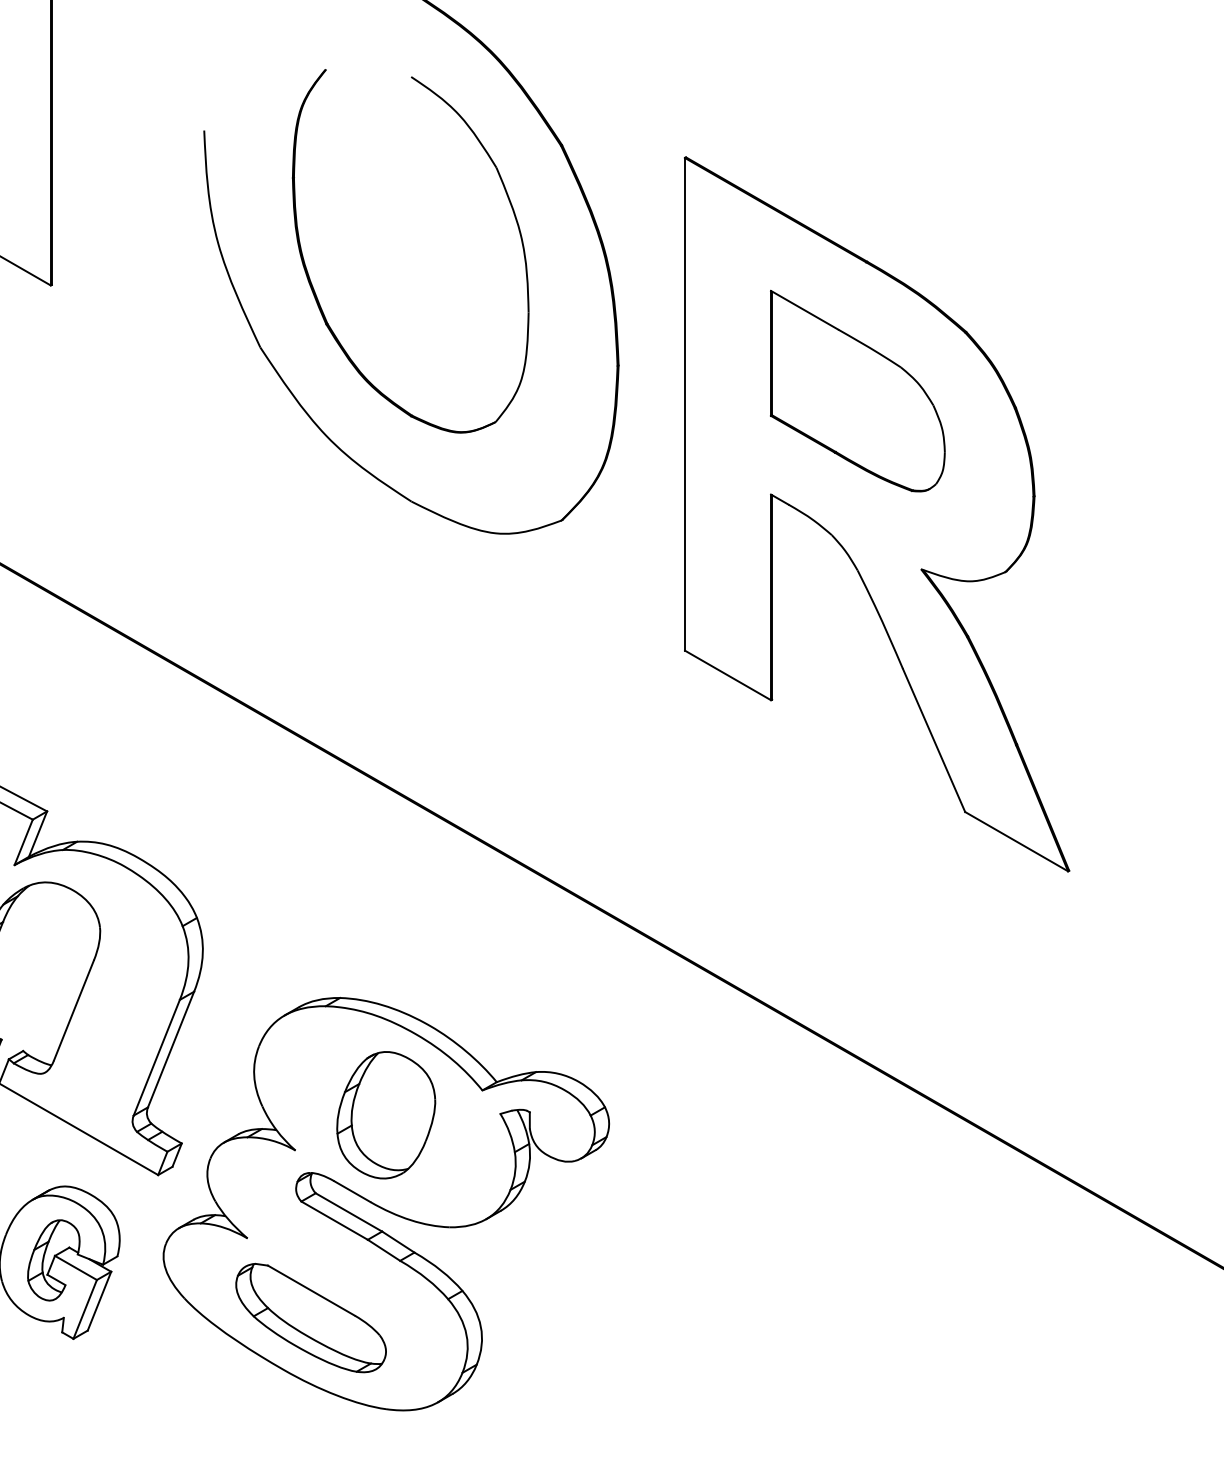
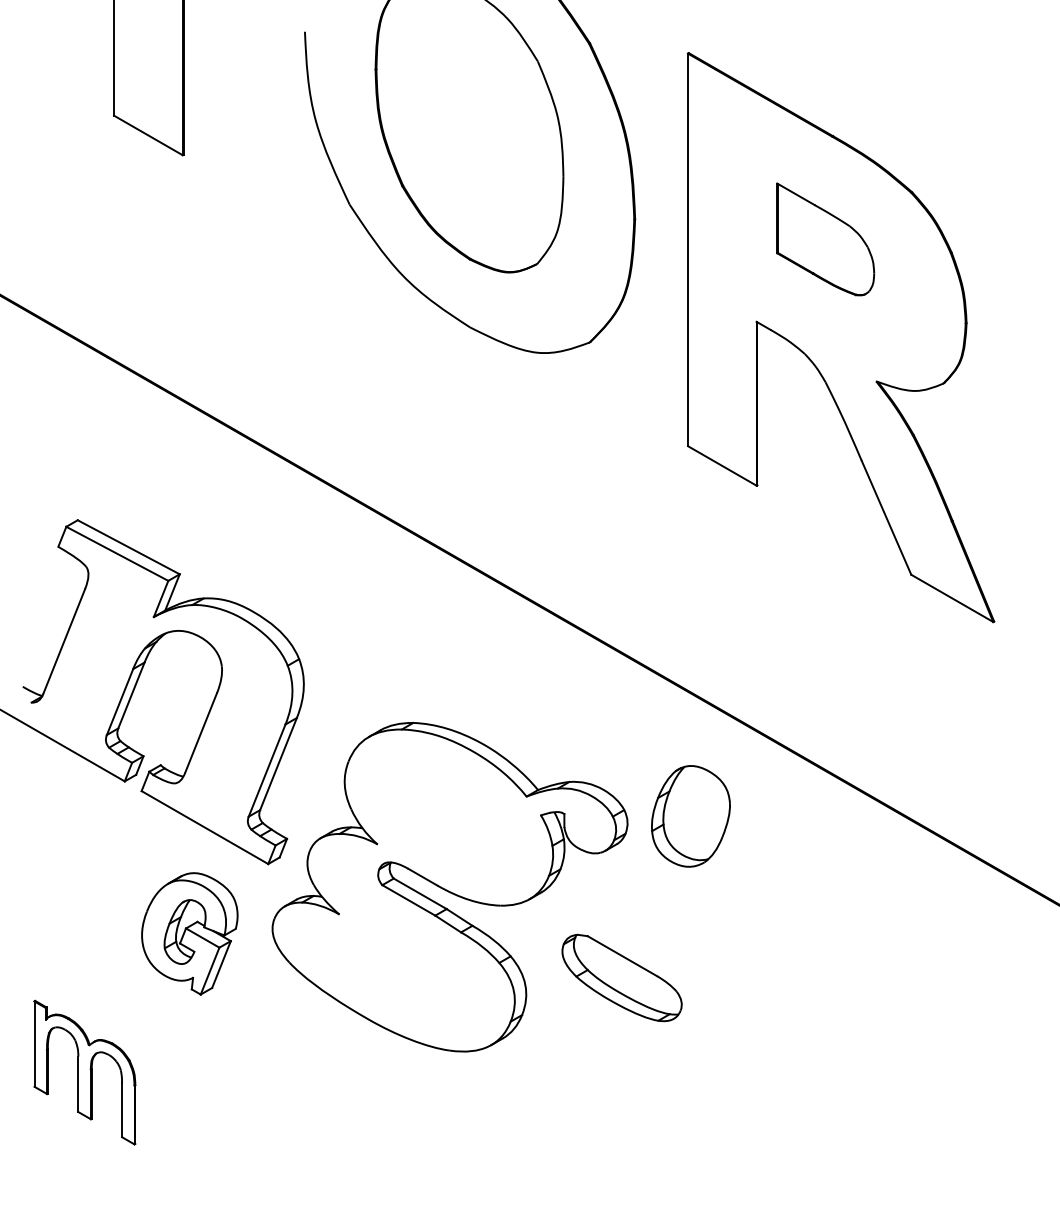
part: (857, 391) -> (825, 239), size x0.7
part: (385, 1115) -> (690, 816), moved
part: (310, 1317) -> (621, 977), moved

